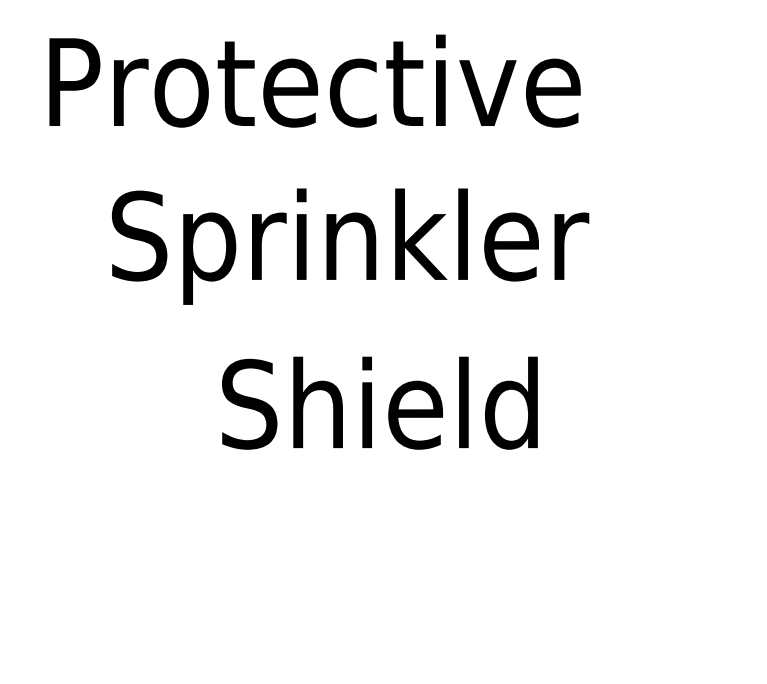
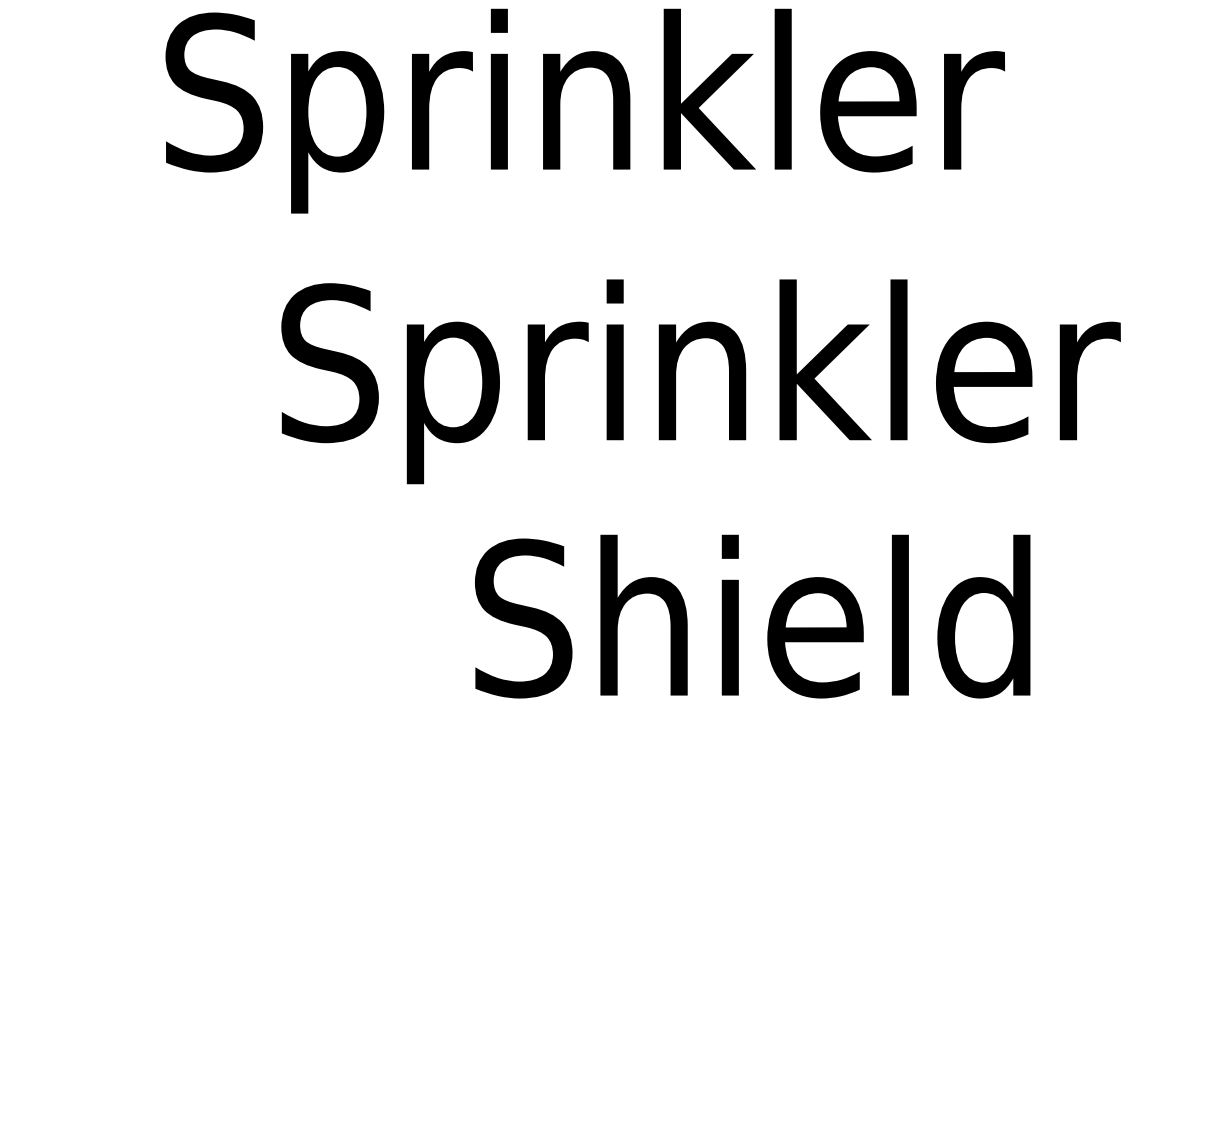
text: (313, 92) -> (635, 110), Protective -> Sprinkler
text: (379, 402) -> (751, 615), moved

